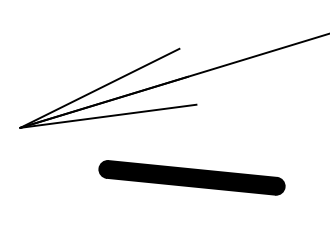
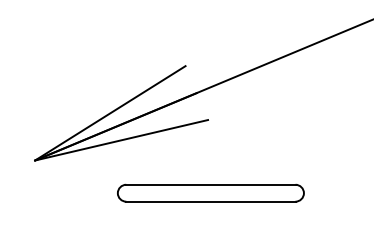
fill: (191, 177) -> (210, 192), removed

